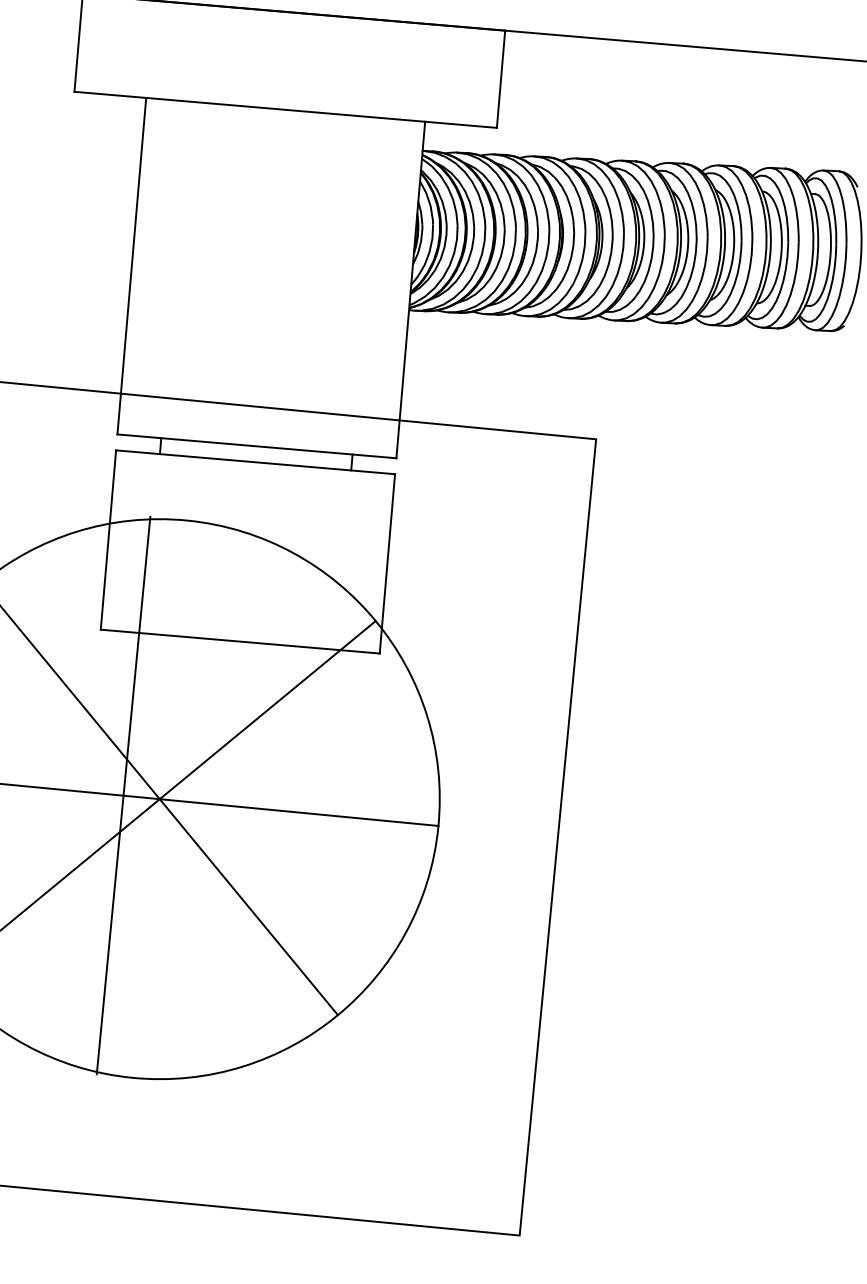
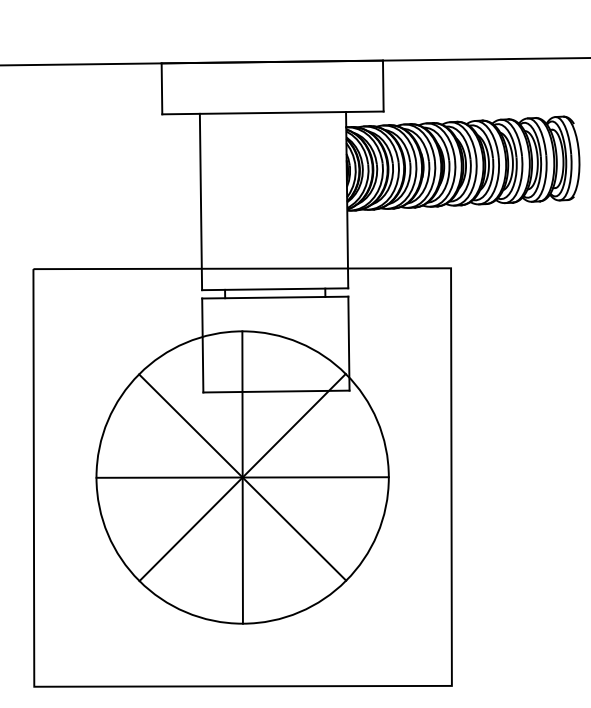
line: (123, 795) -> (242, 477), moved

